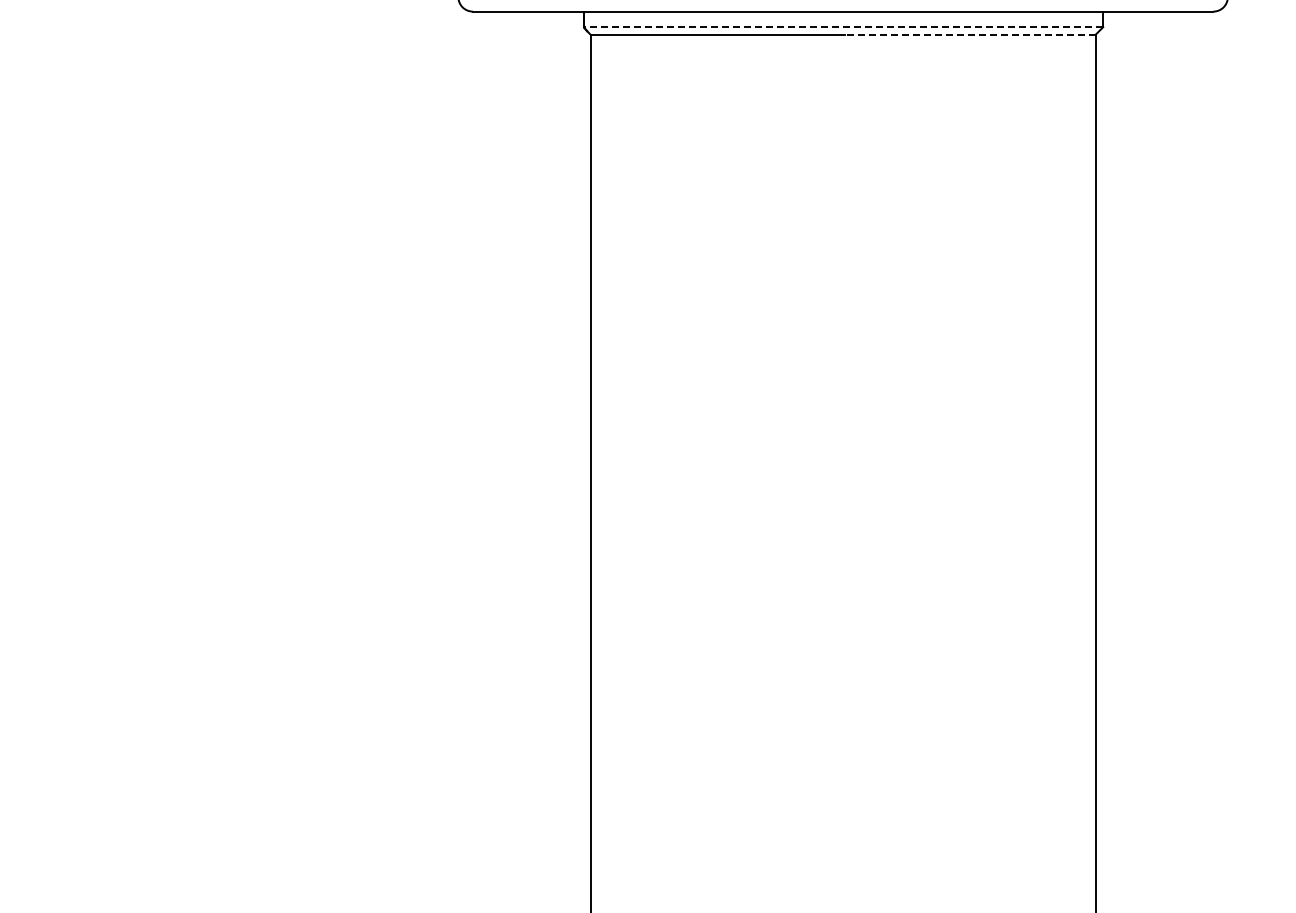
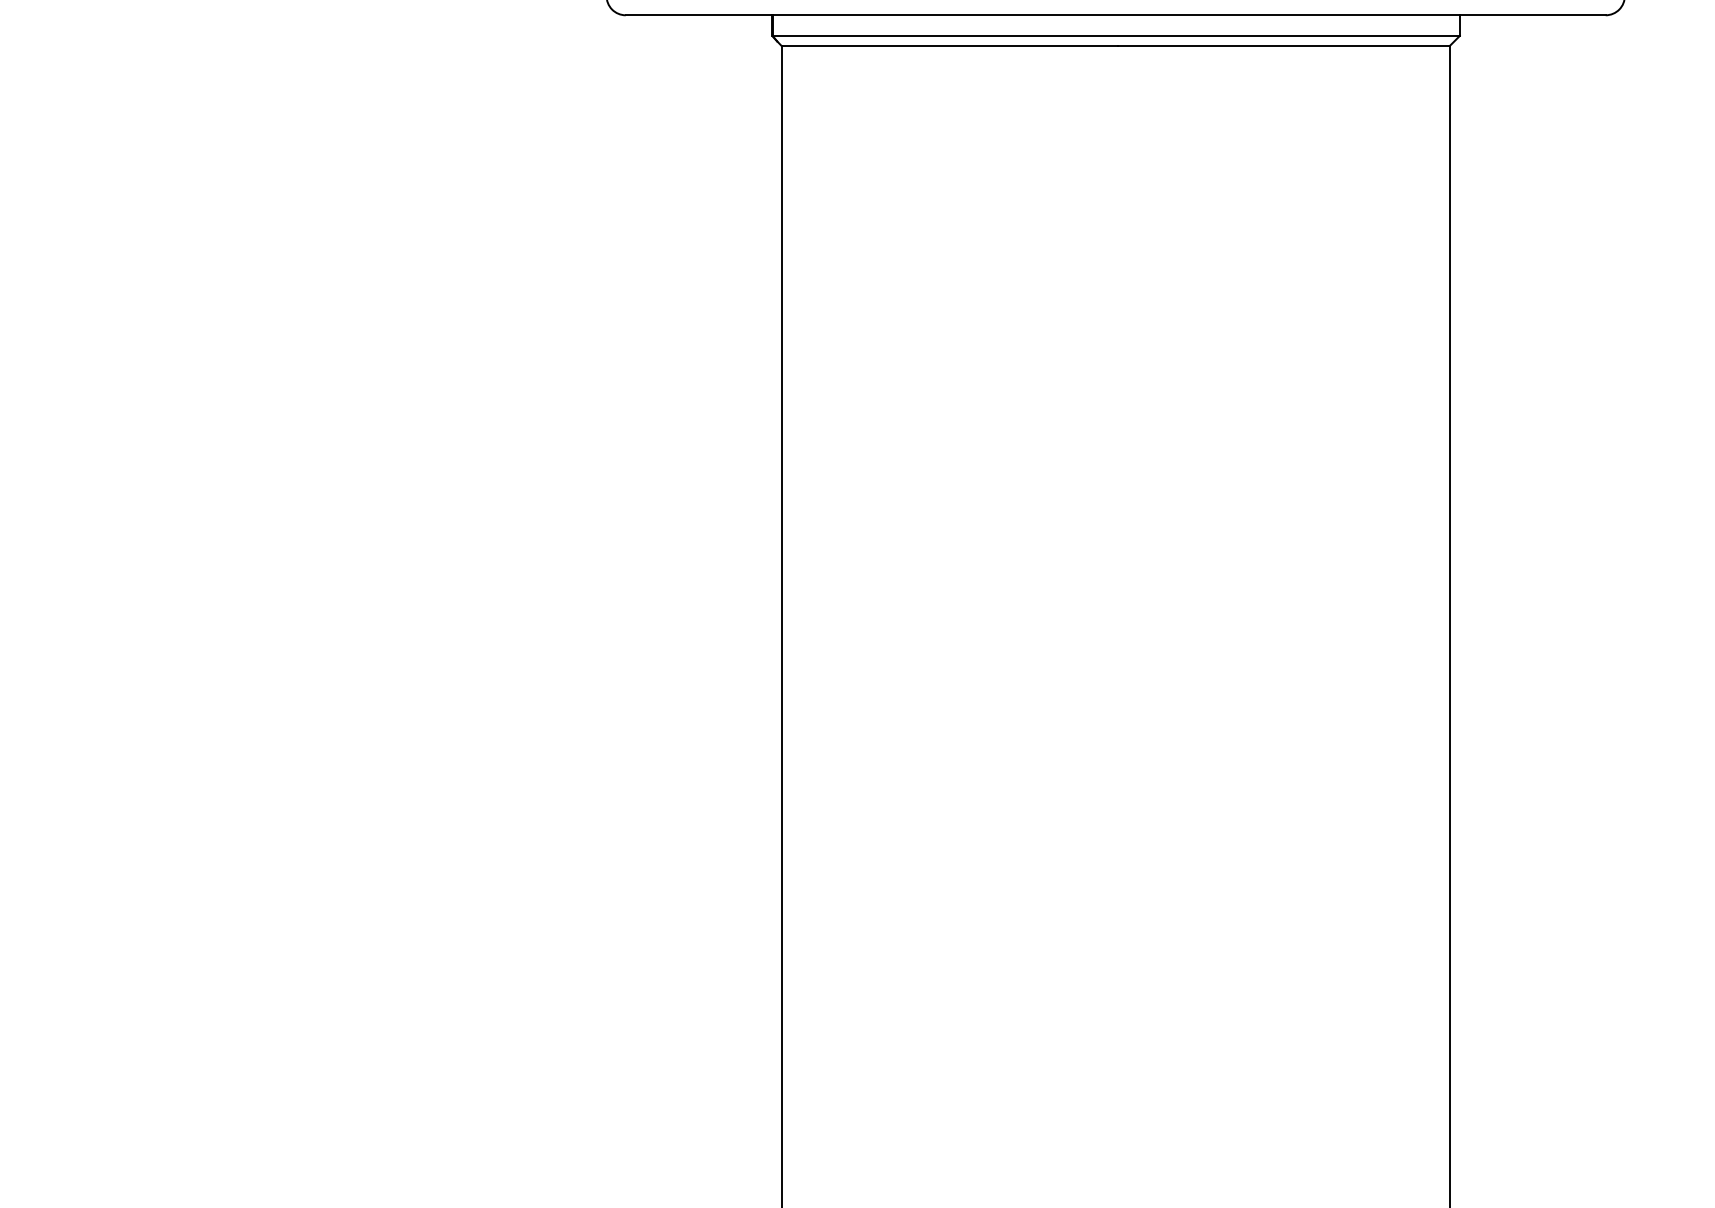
line: (843, 27) -> (1116, 36), dashed -> solid
line: (969, 34) -> (1282, 45), dashed -> solid

